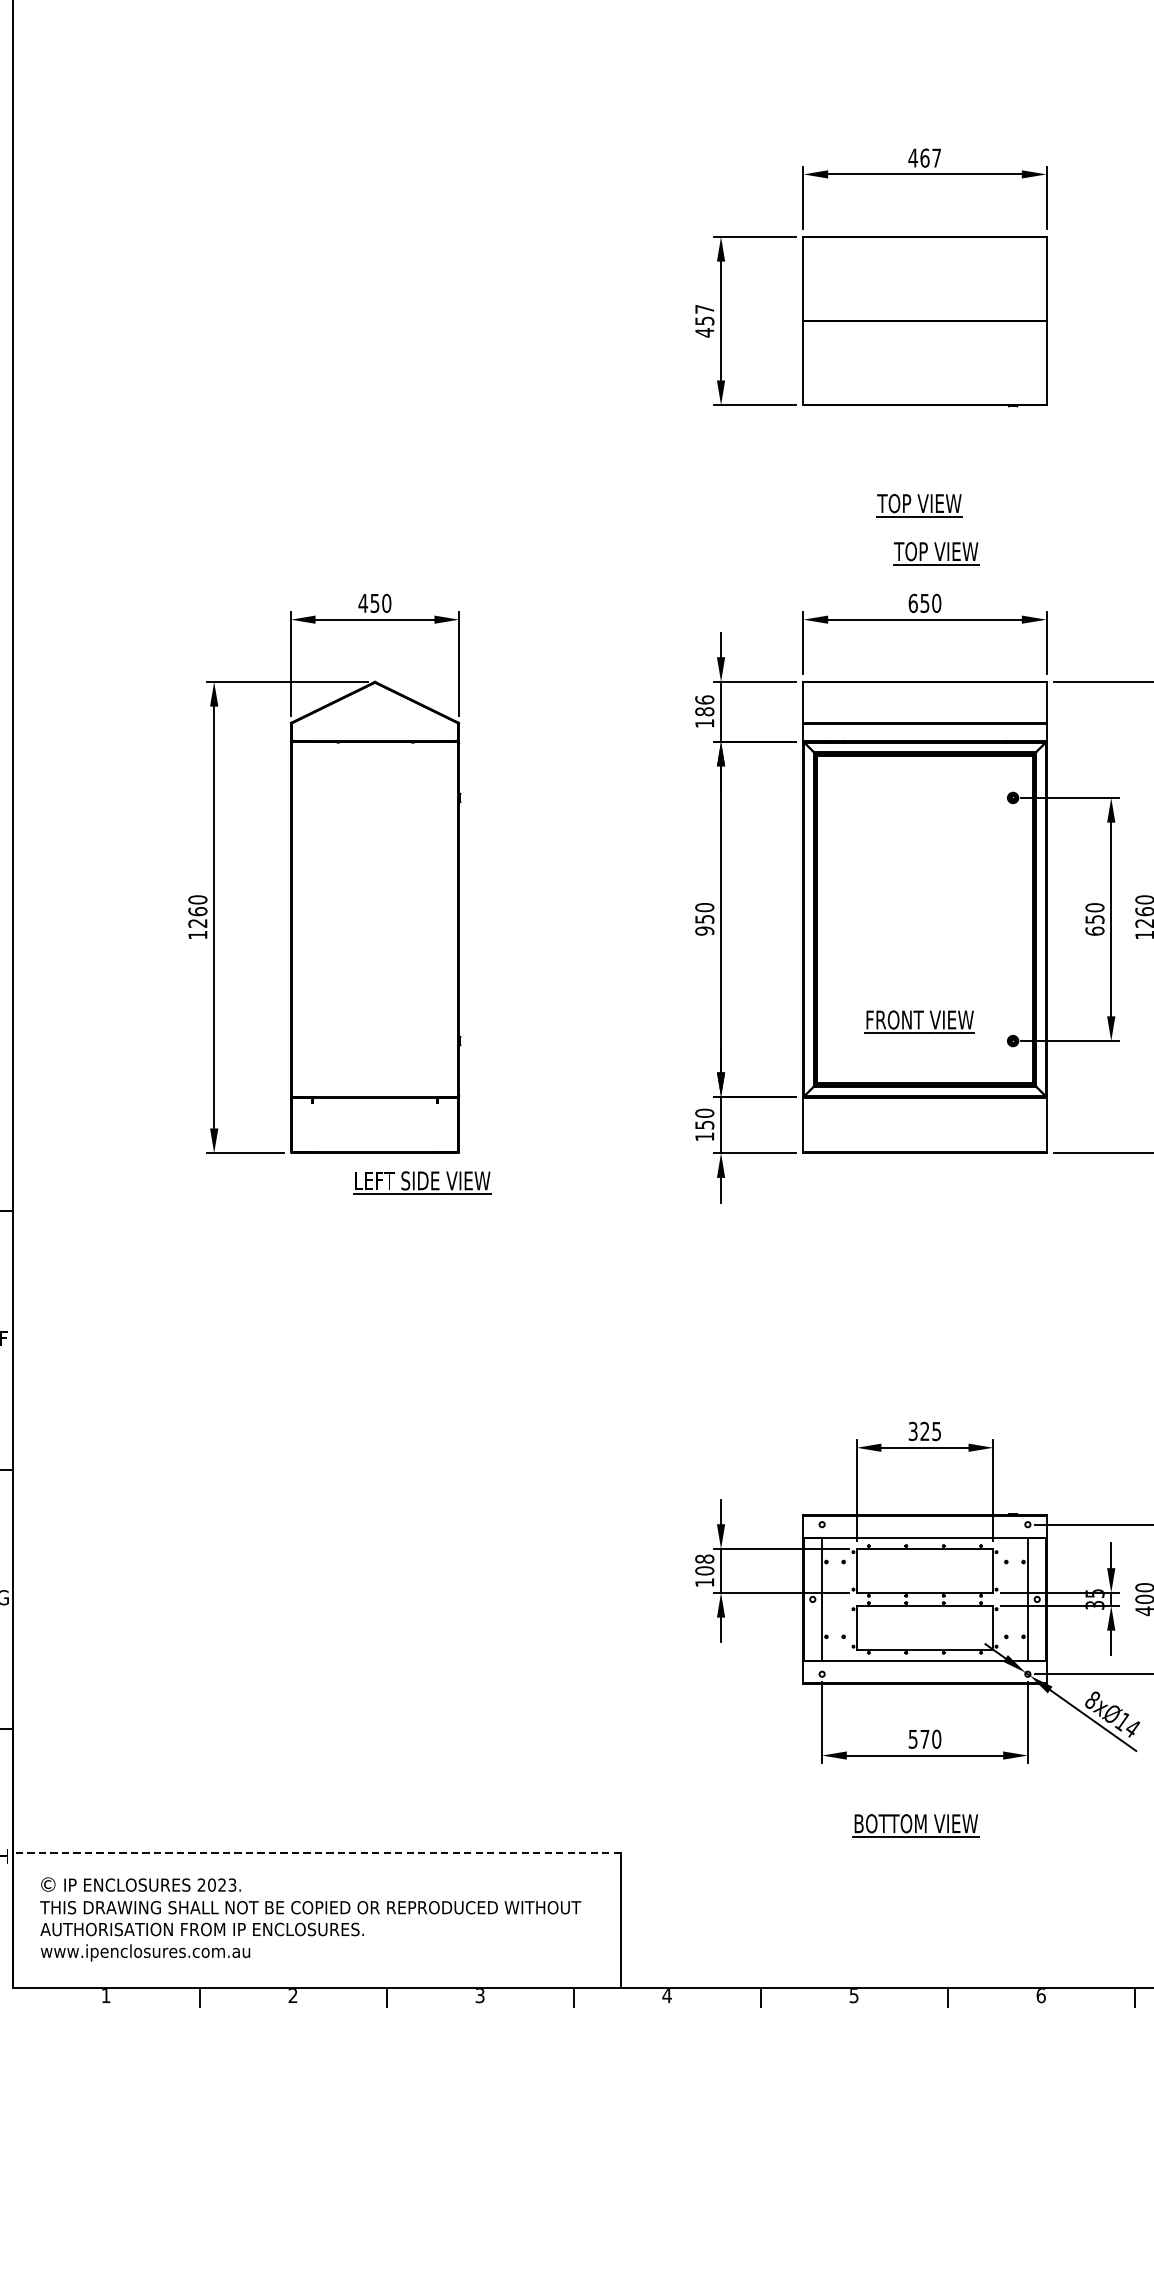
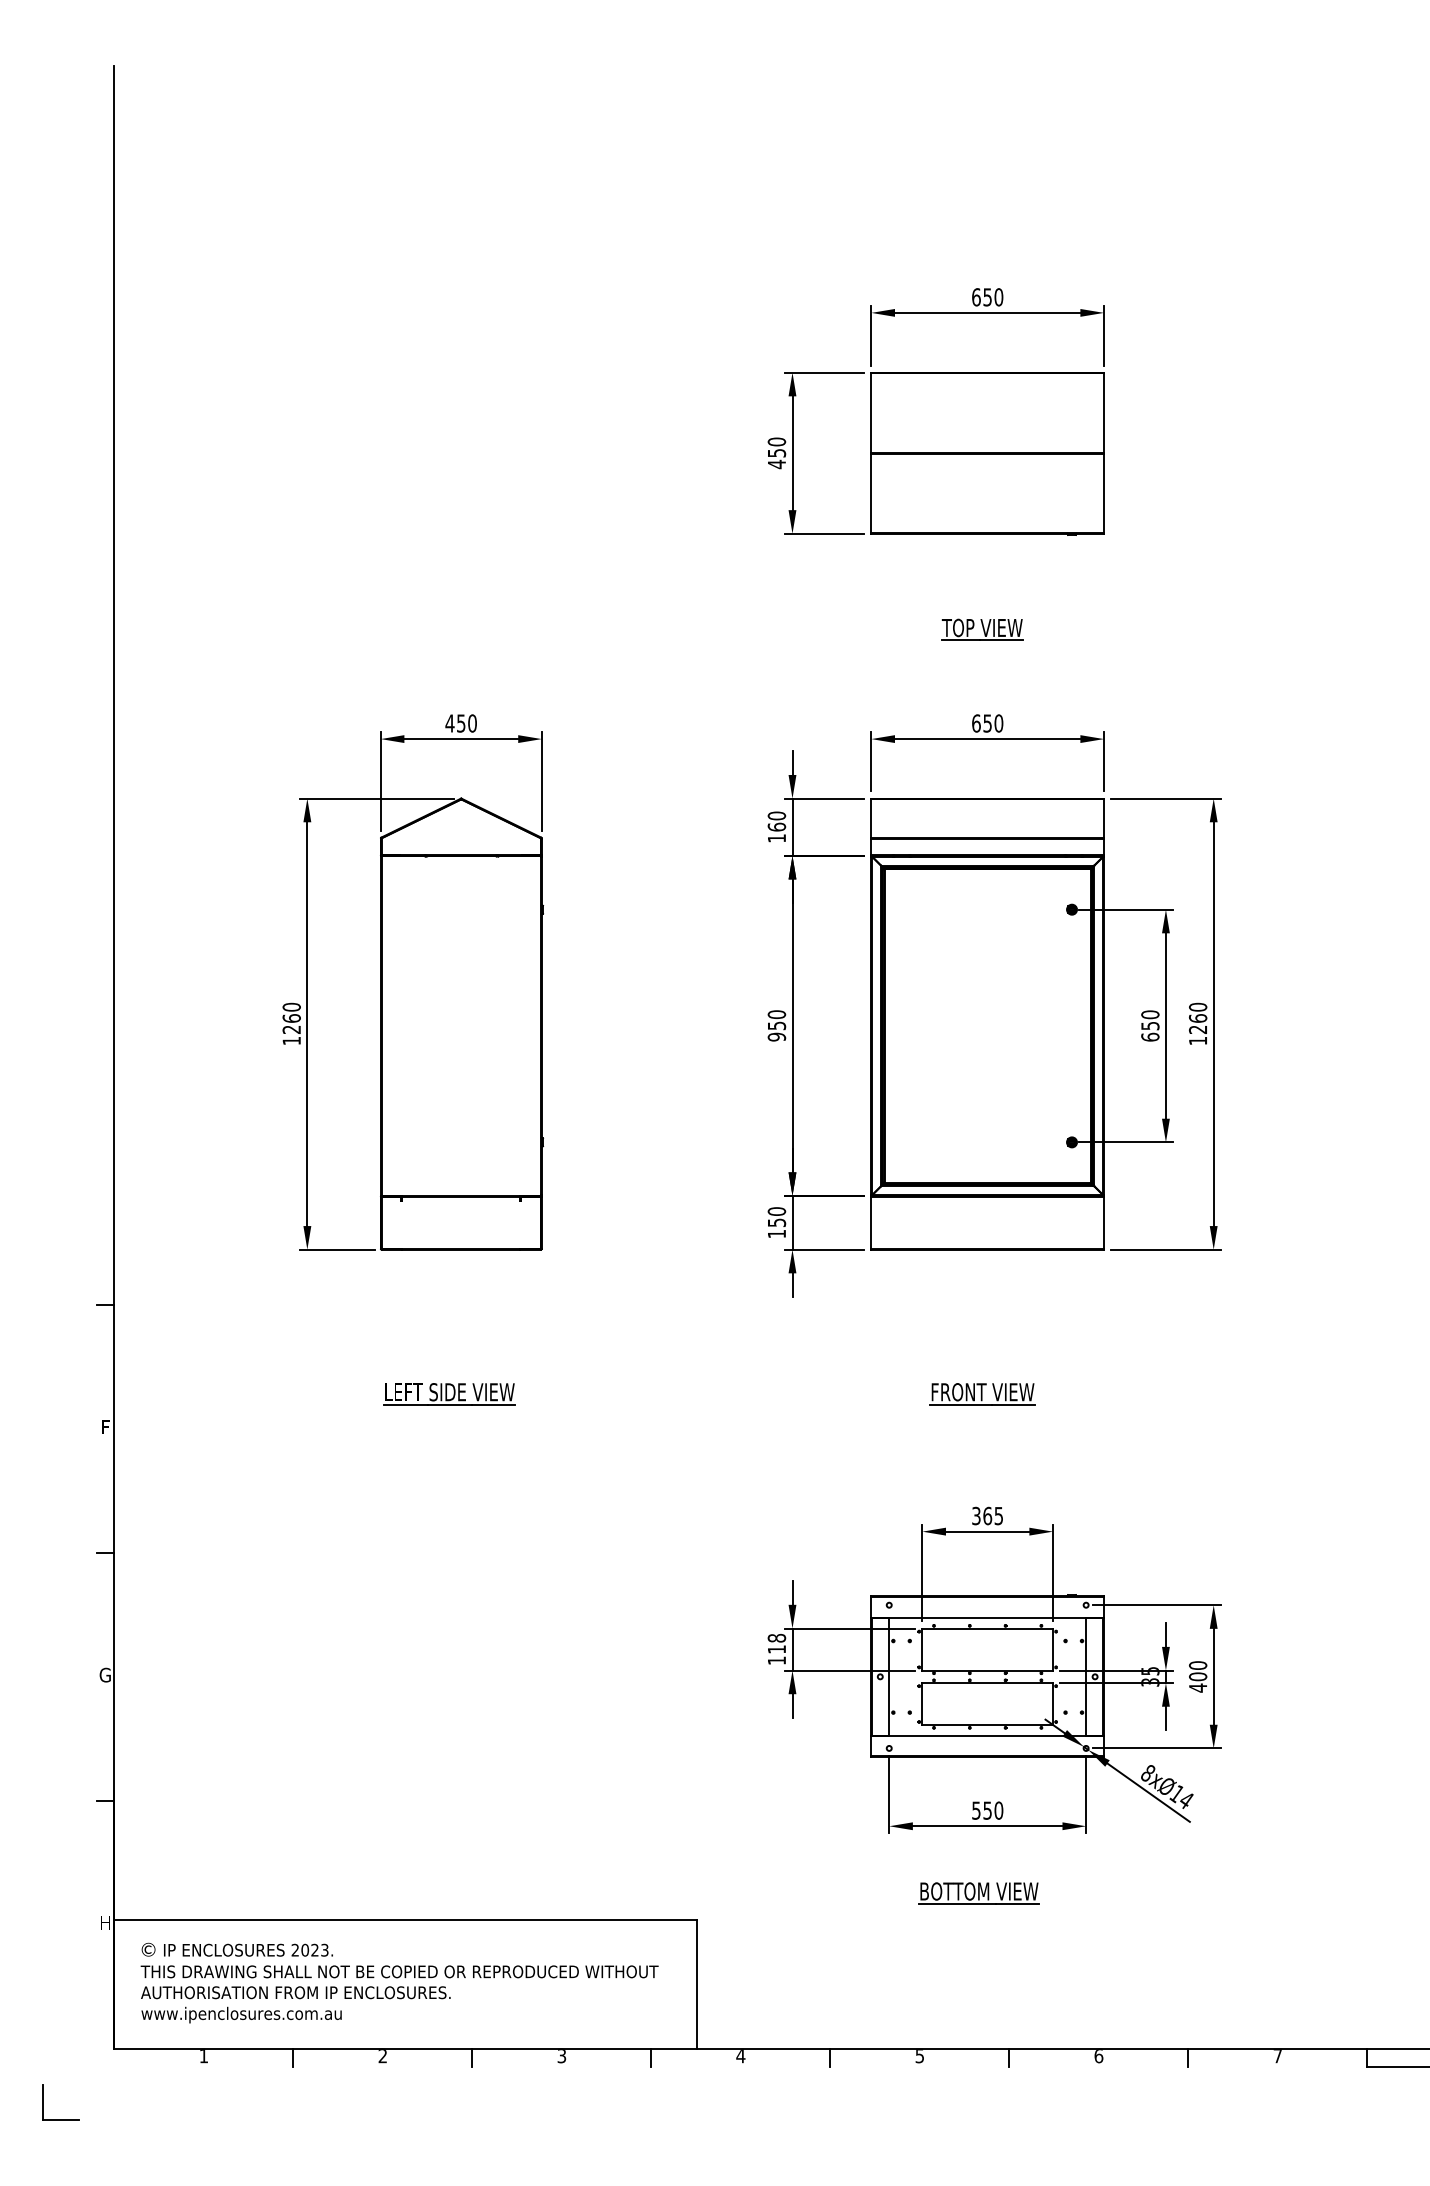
text: (924, 158) -> (987, 297), 467 -> 650
text: (704, 308) -> (776, 441), 457 -> 450
part: (936, 553) -> (998, 675), removed
text: (704, 705) -> (776, 821), 186 -> 160
part: (919, 1022) -> (982, 1394), moved
part: (422, 1183) -> (449, 1394), moved
text: (924, 1430) -> (987, 1515), 325 -> 365
text: (704, 1570) -> (776, 1649), 108 -> 118
text: (924, 1739) -> (987, 1810), 570 -> 550
line: (316, 1852) -> (405, 1919), dashed -> solid

